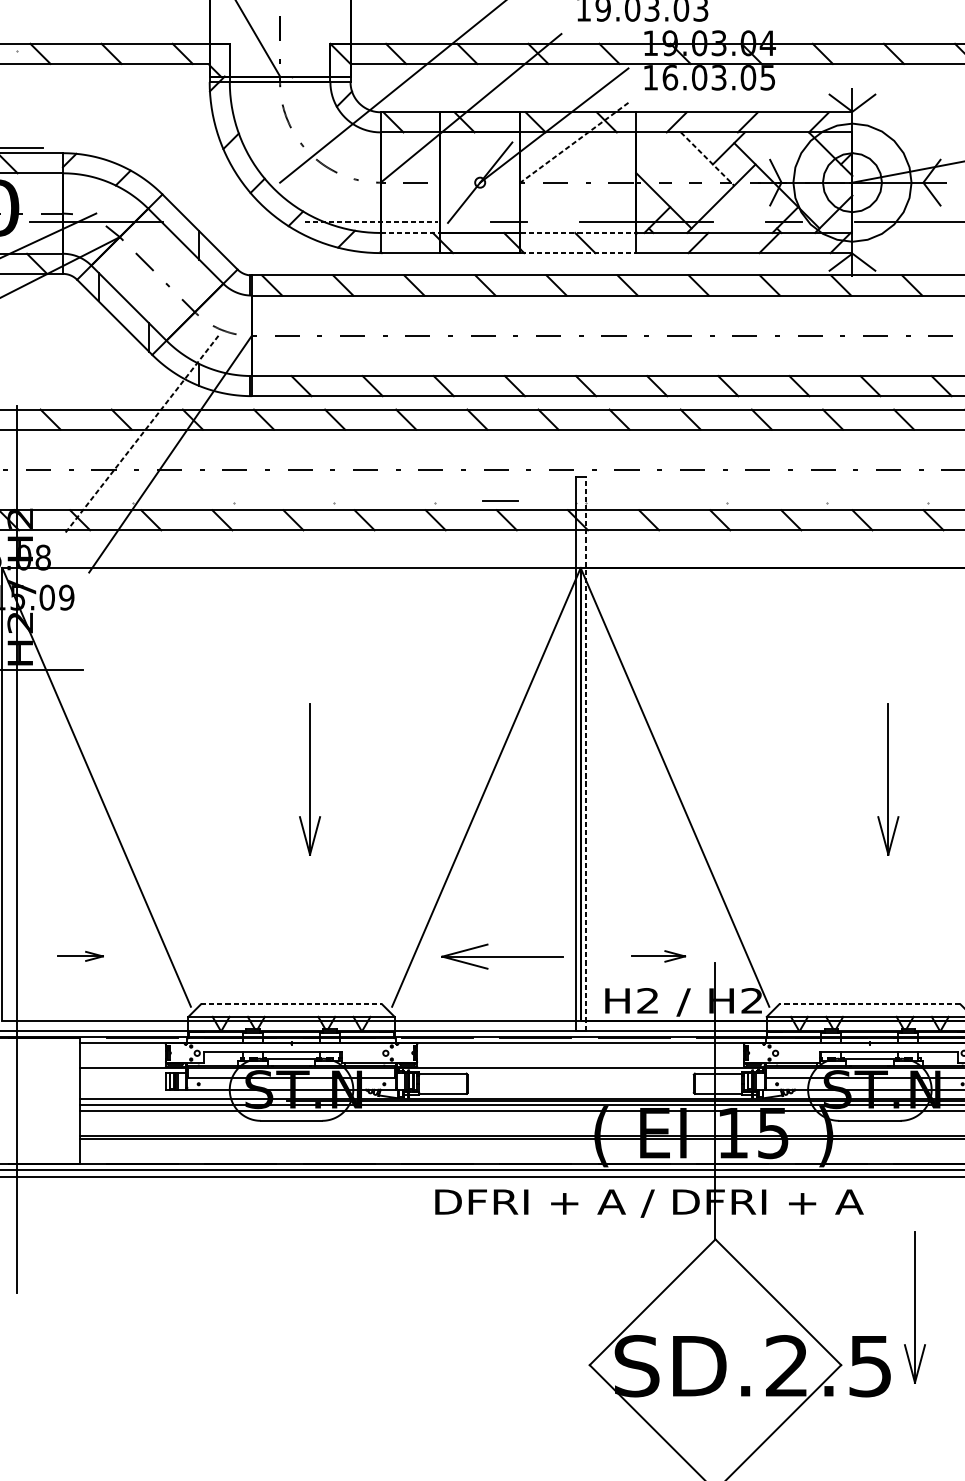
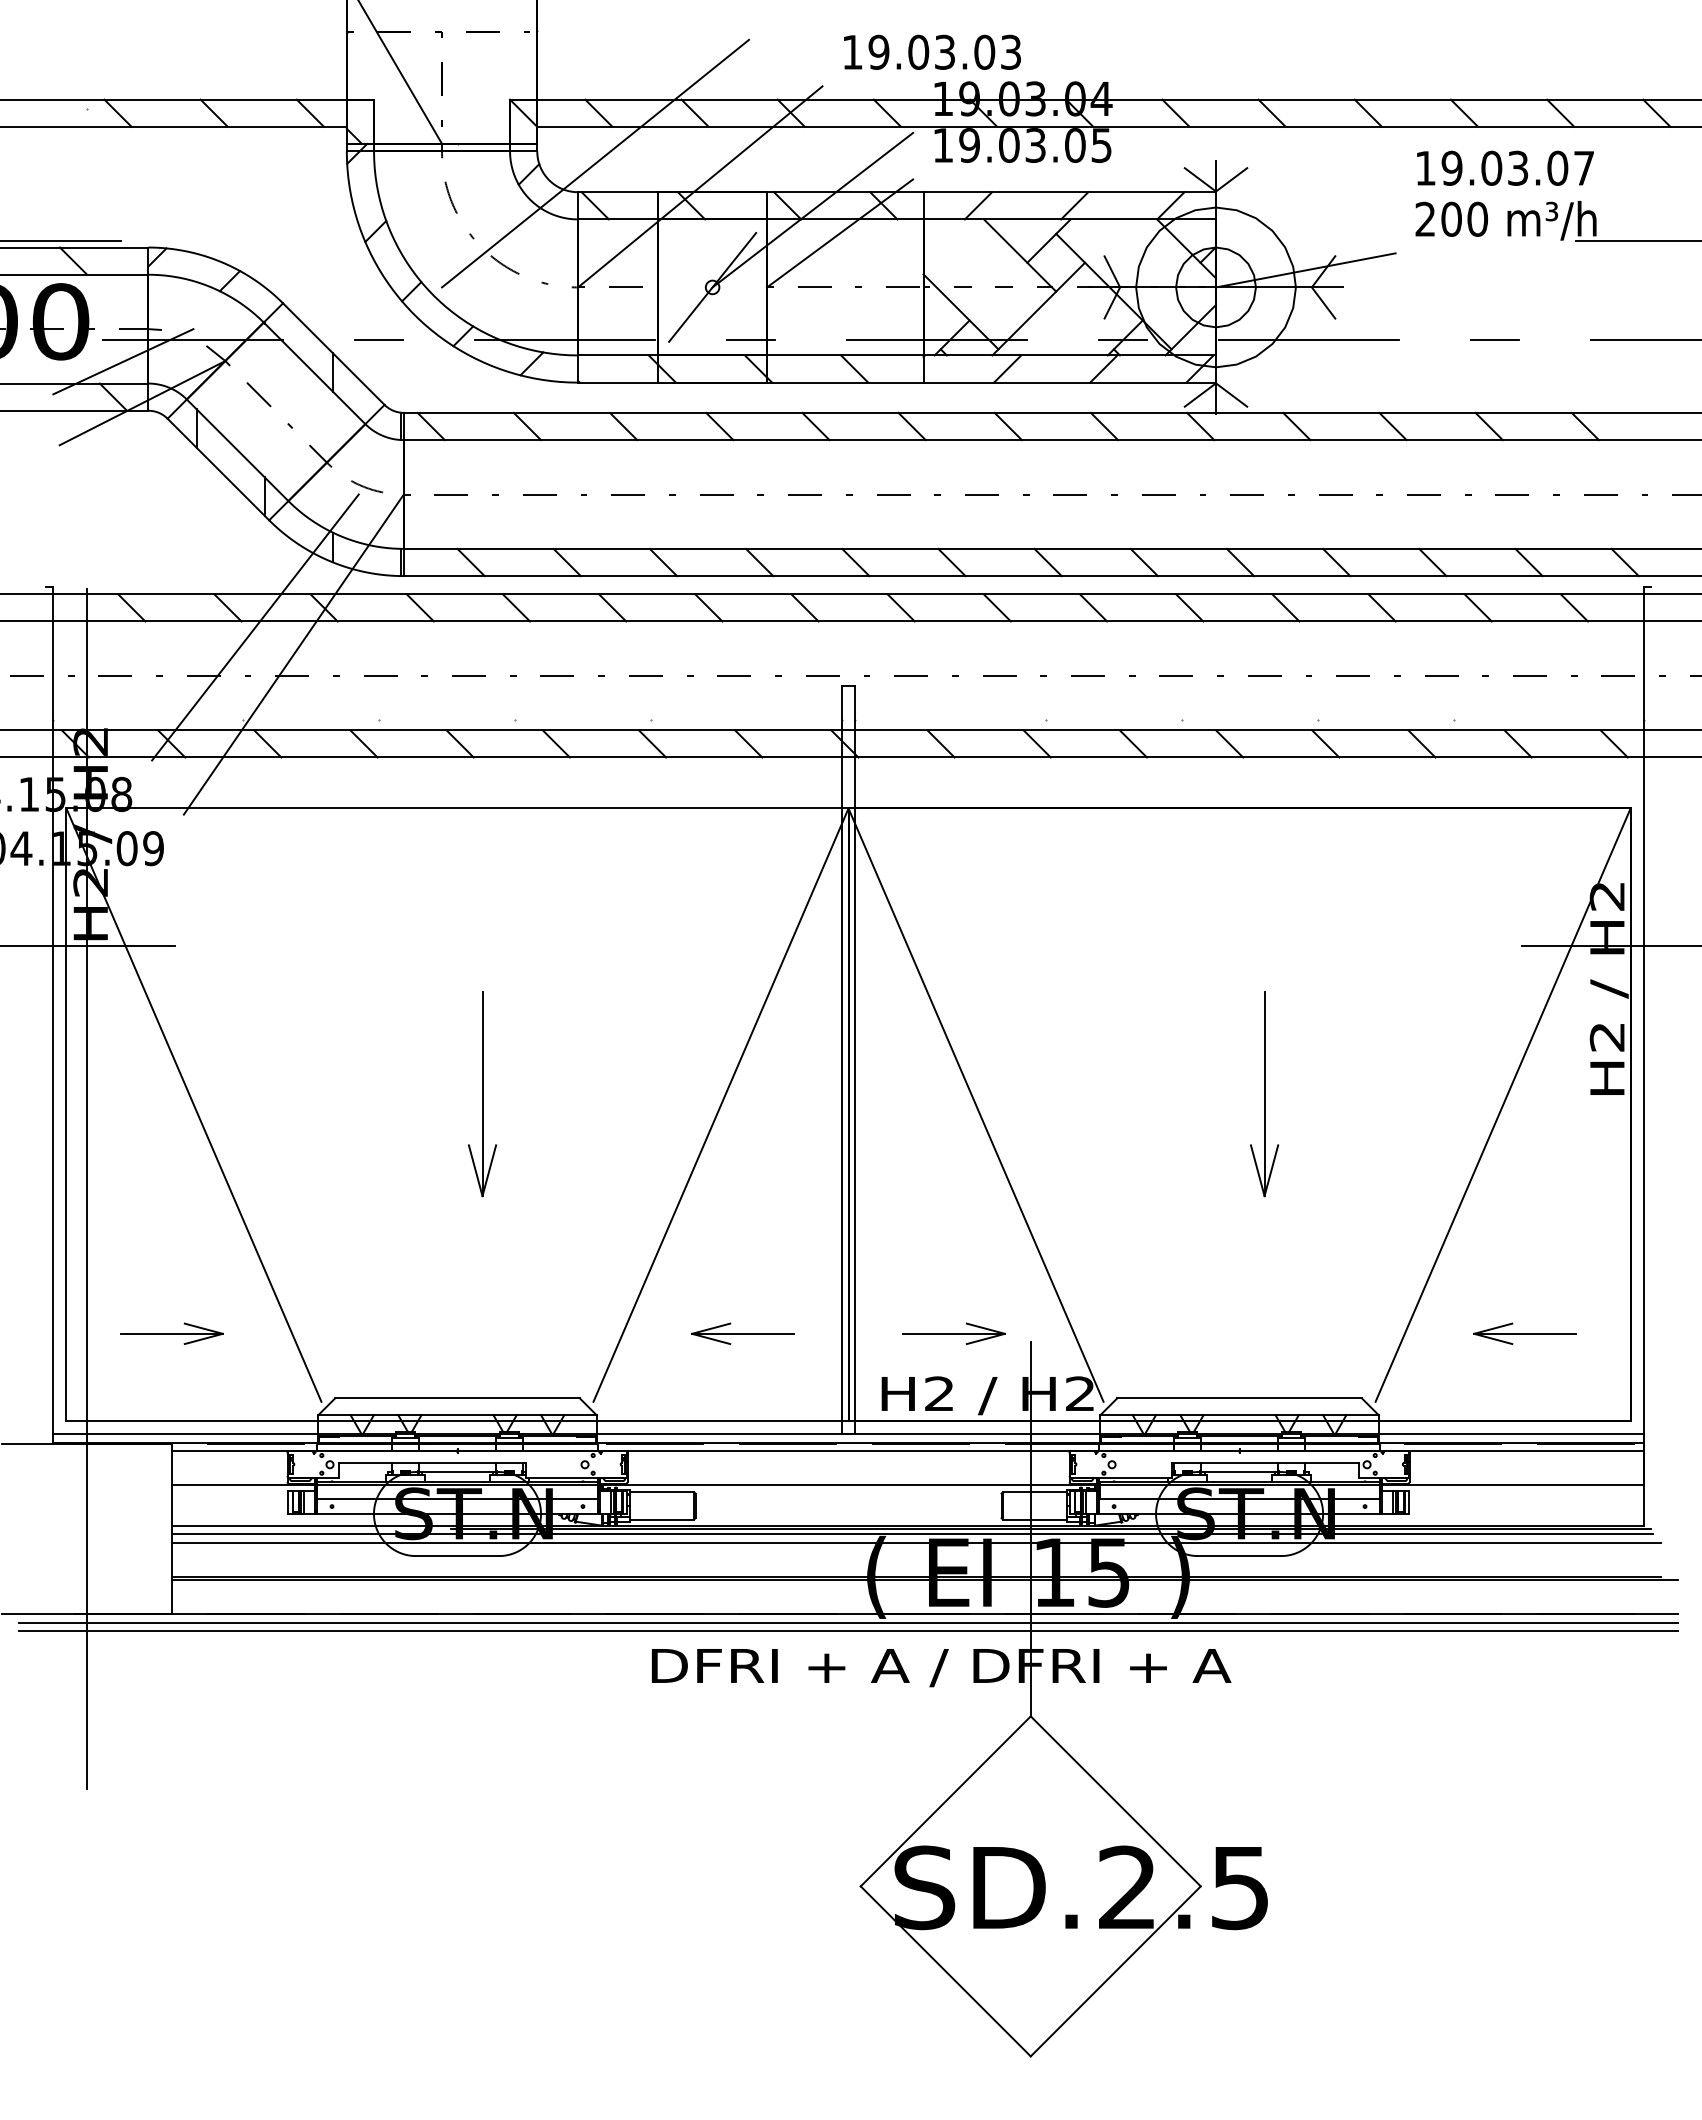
text: (670, 77) -> (969, 145), 16.03.05 -> 19.03.05
line: (574, 142) -> (840, 233), dashed -> solid
line: (707, 159) -> (1020, 255), dashed -> solid
line: (371, 221) -> (565, 340), dashed -> solid
line: (410, 233) -> (618, 355), dashed -> solid
line: (578, 233) -> (845, 355), dashed -> solid
line: (578, 252) -> (845, 382), dashed -> solid
line: (142, 434) -> (255, 627), dashed -> solid
line: (500, 500) -> (378, 339), moved
line: (585, 753) -> (855, 1059), dashed -> solid
part: (80, 956) -> (171, 1333), size x1.67
part: (502, 956) -> (742, 1333), size x0.62
part: (658, 956) -> (953, 1333), size x1.43
line: (292, 1004) -> (458, 1398), dashed -> solid
line: (869, 1004) -> (1239, 1398), dashed -> solid
part: (914, 1307) -> (1300, 1808), removed

